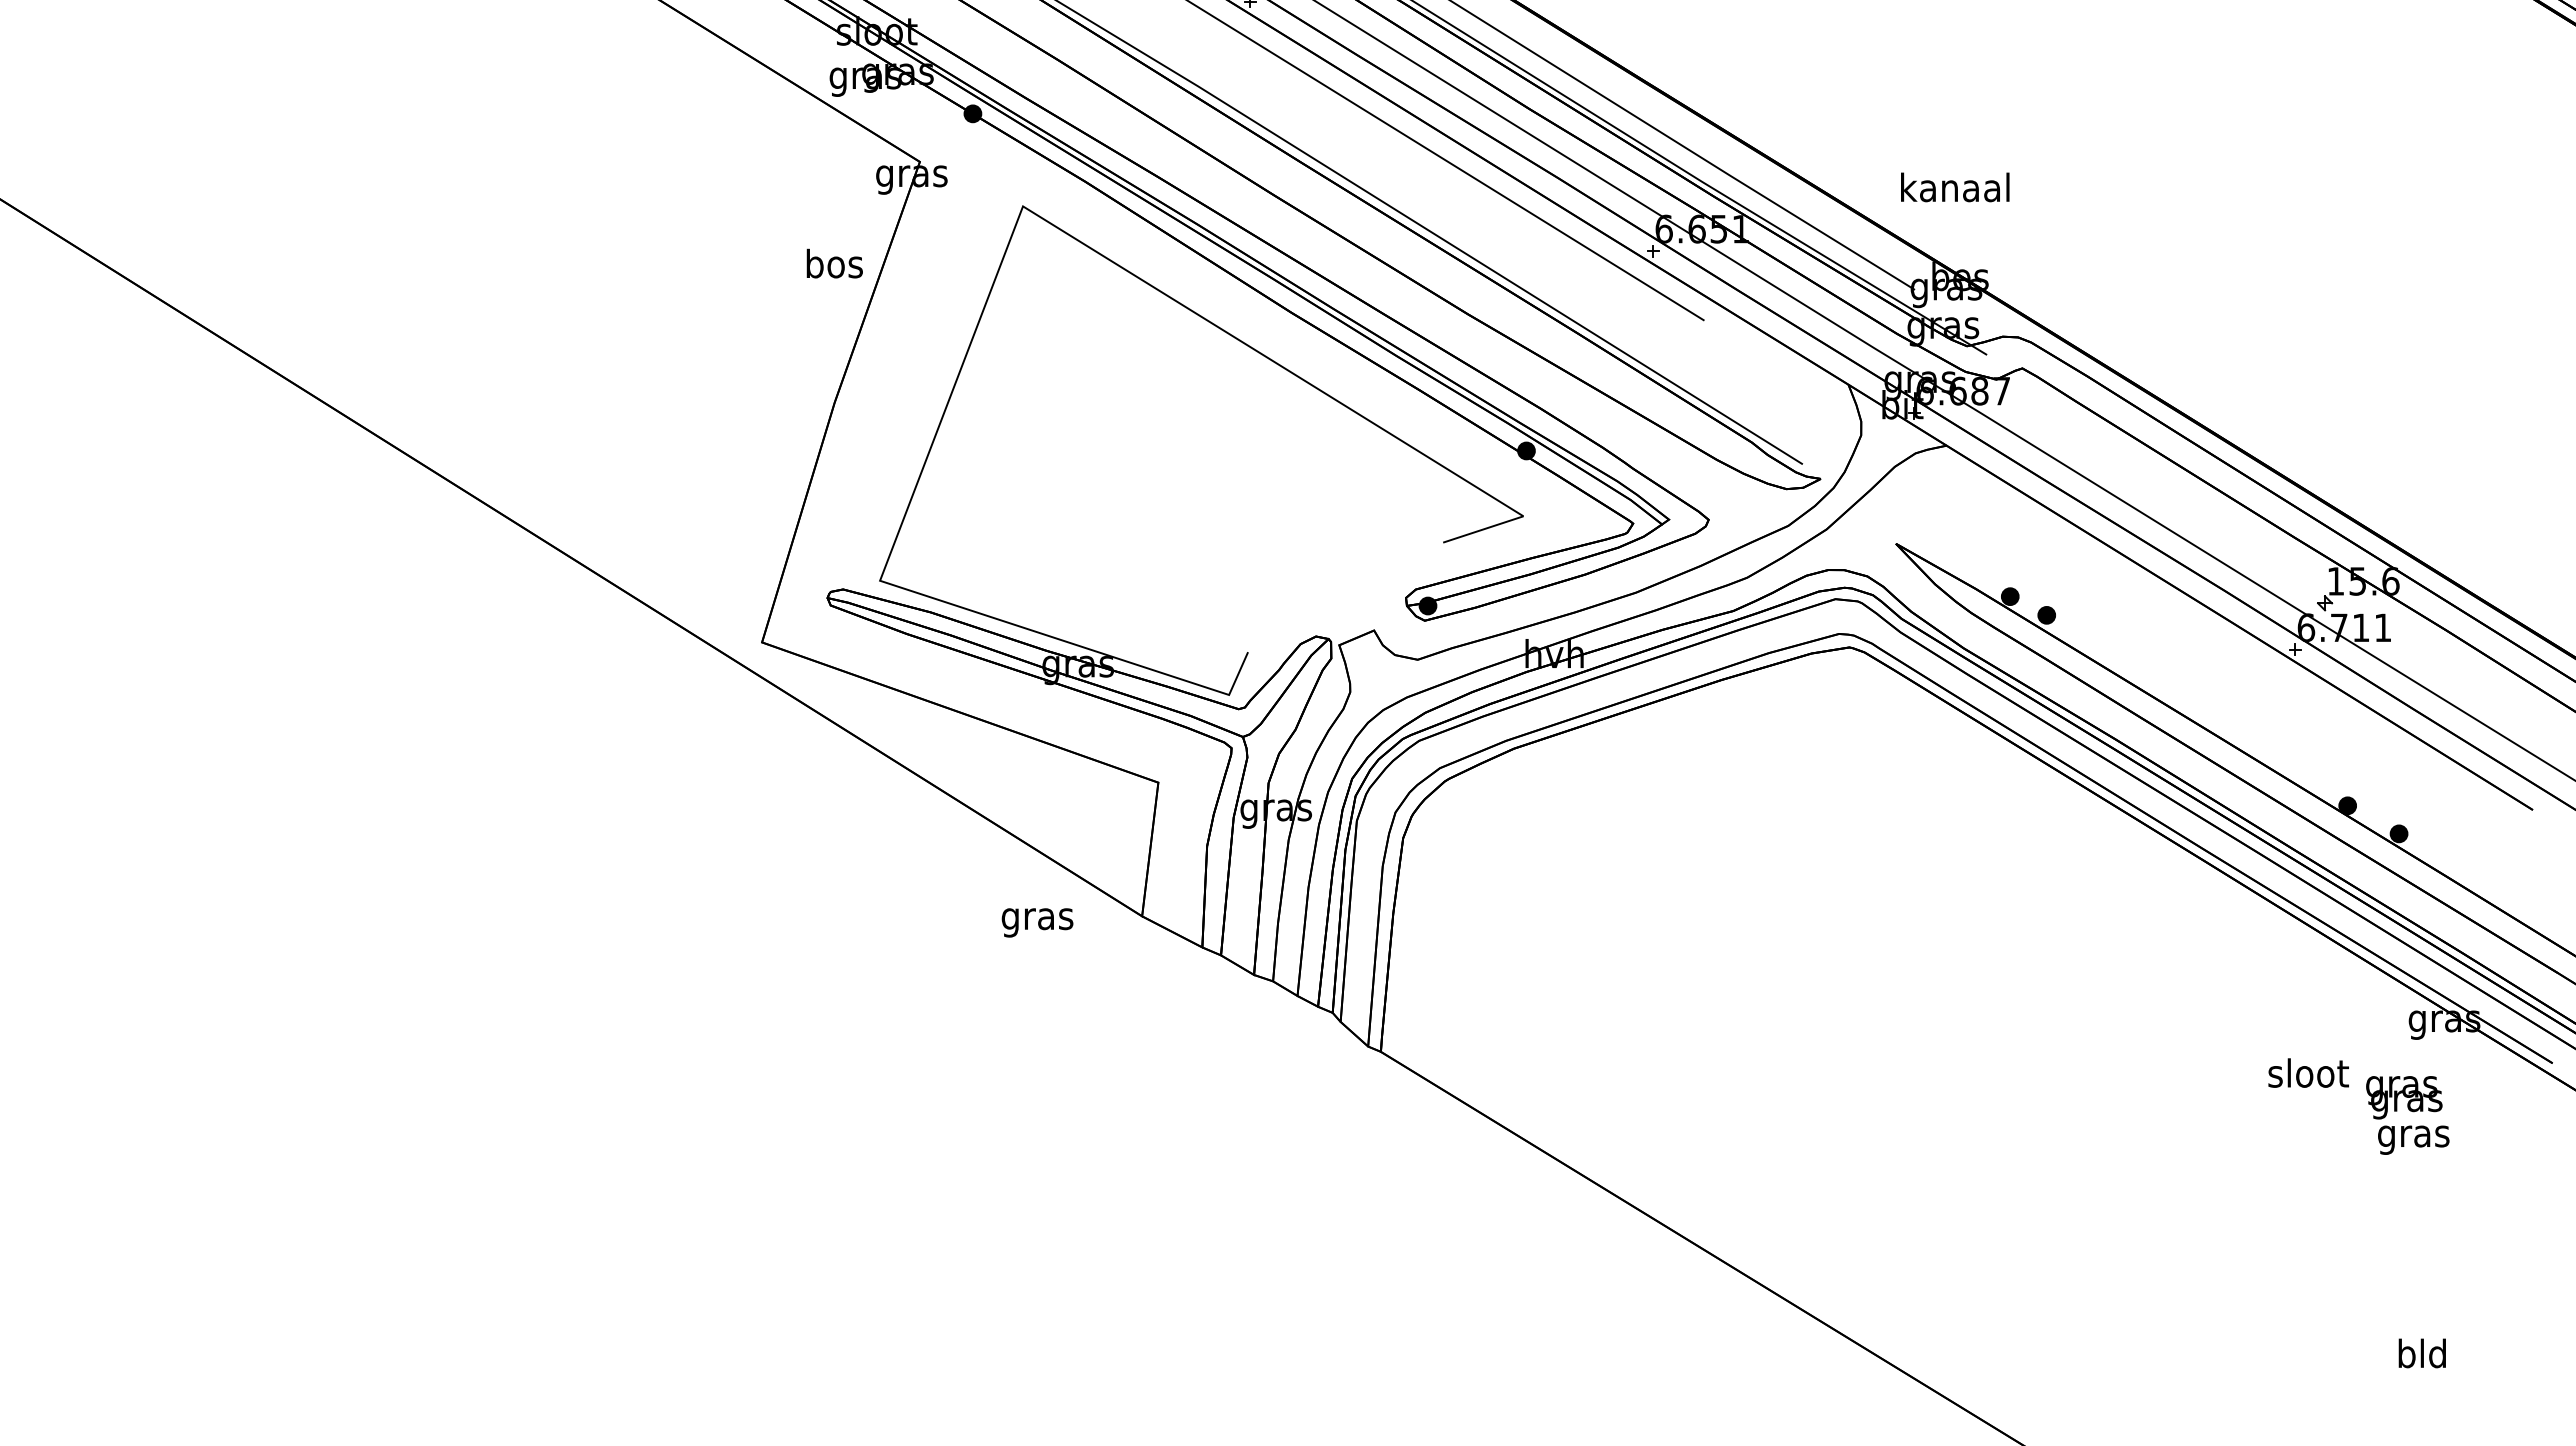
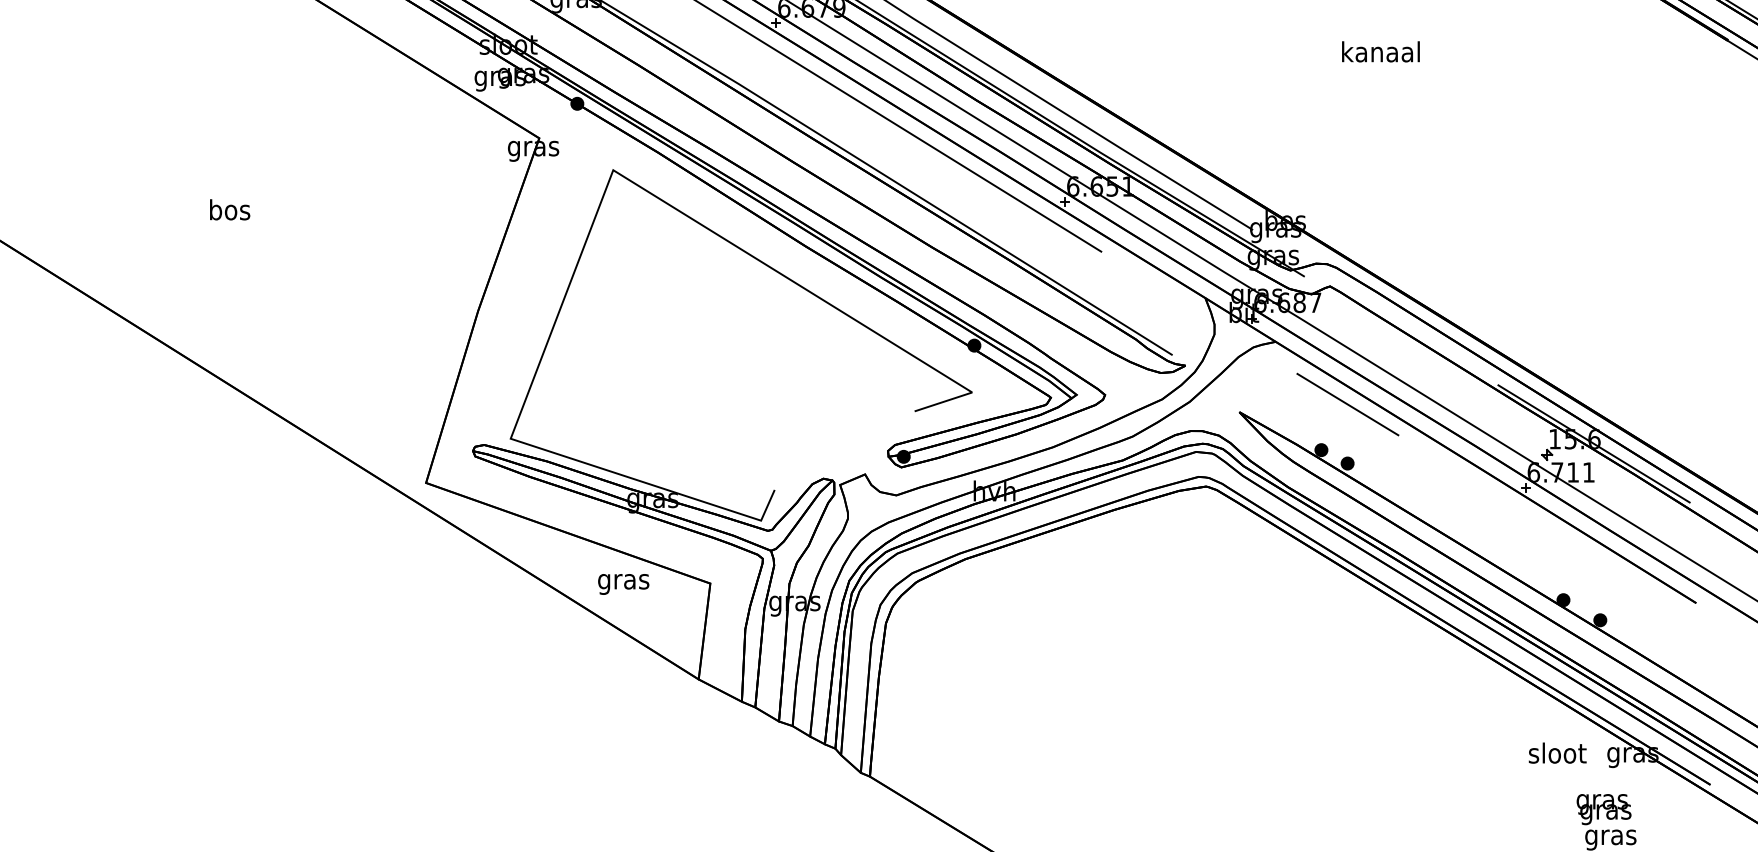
text: (1955, 187) -> (1381, 51), moved
text: (834, 263) -> (229, 209), moved
line: (2046, 532) -> (1347, 404), added
line: (2390, 587) -> (1594, 443), added
text: (1037, 922) -> (623, 584), moved
text: (2308, 1072) -> (1557, 752), moved

